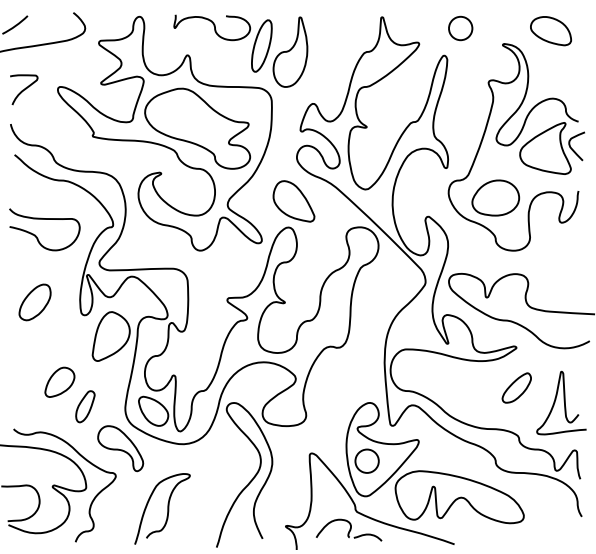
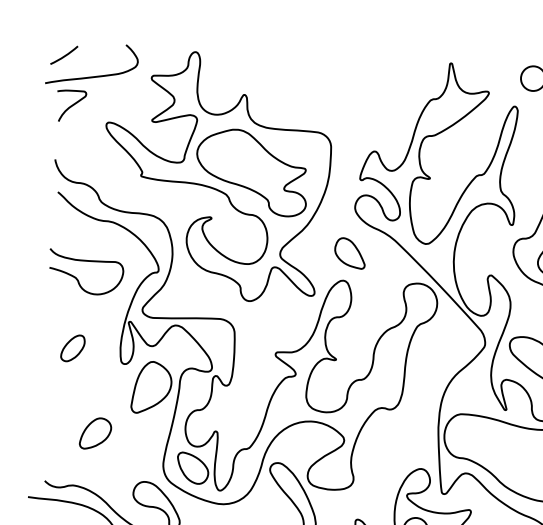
part: (239, 40) -> (299, 81), removed
curve: (24, 89) -> (71, 105), moved
part: (293, 201) -> (349, 253), size x0.7
part: (34, 302) -> (72, 348), size x0.7
part: (85, 406) -> (121, 460), removed

